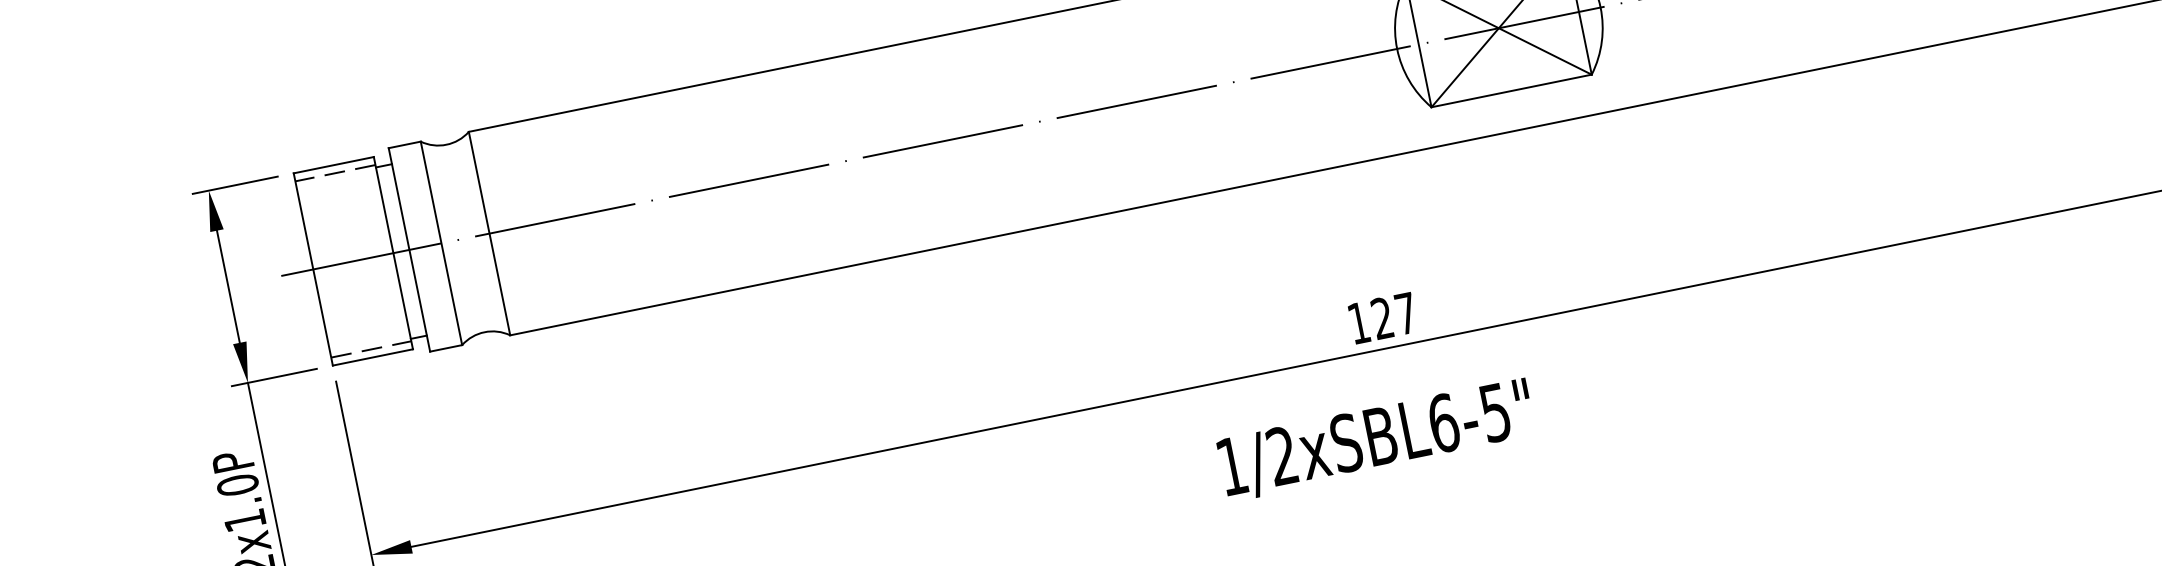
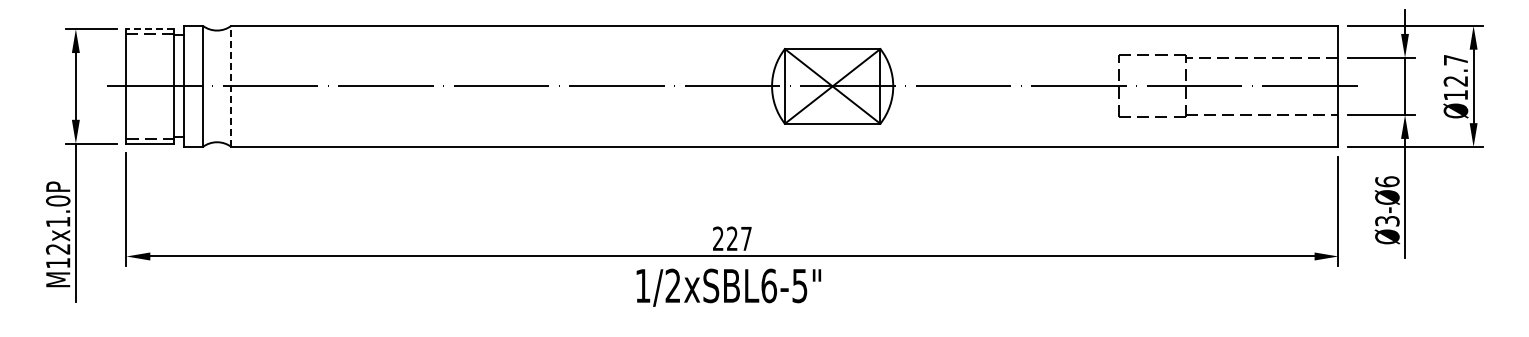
line: (334, 165) -> (150, 29), solid -> dashed
line: (489, 233) -> (231, 86), solid -> dashed
text: (1359, 322) -> (718, 238), 127 -> 227
text: (1376, 439) -> (728, 287), moved

